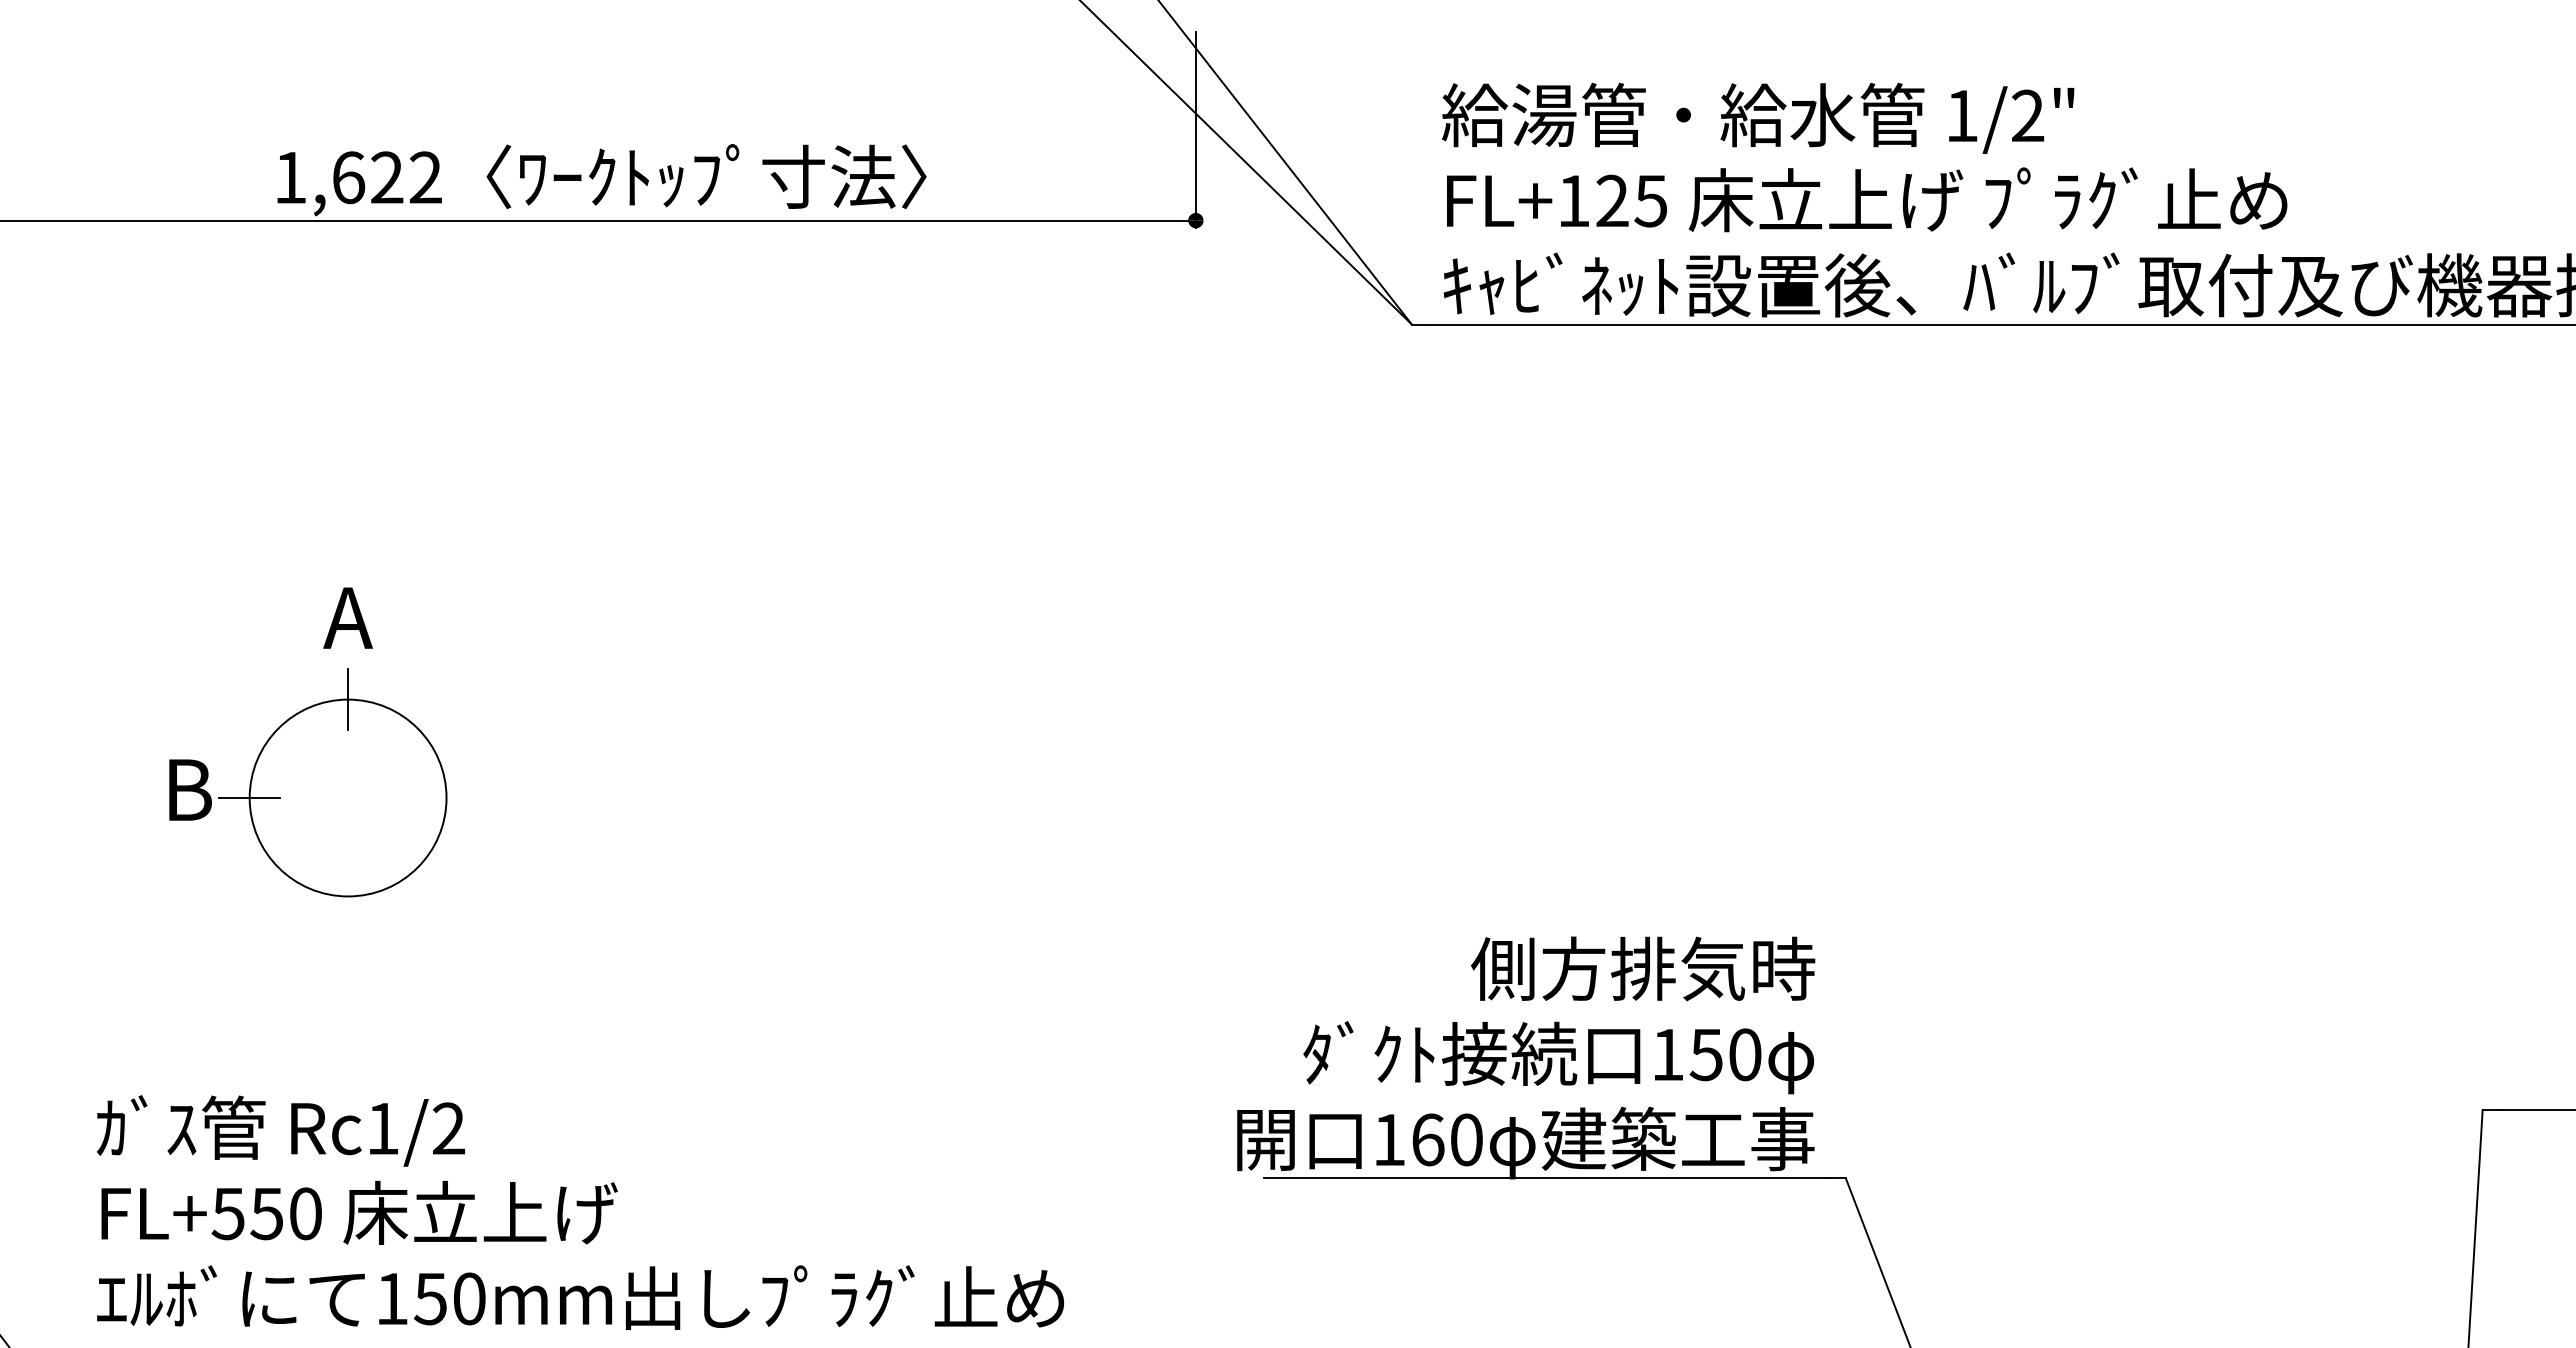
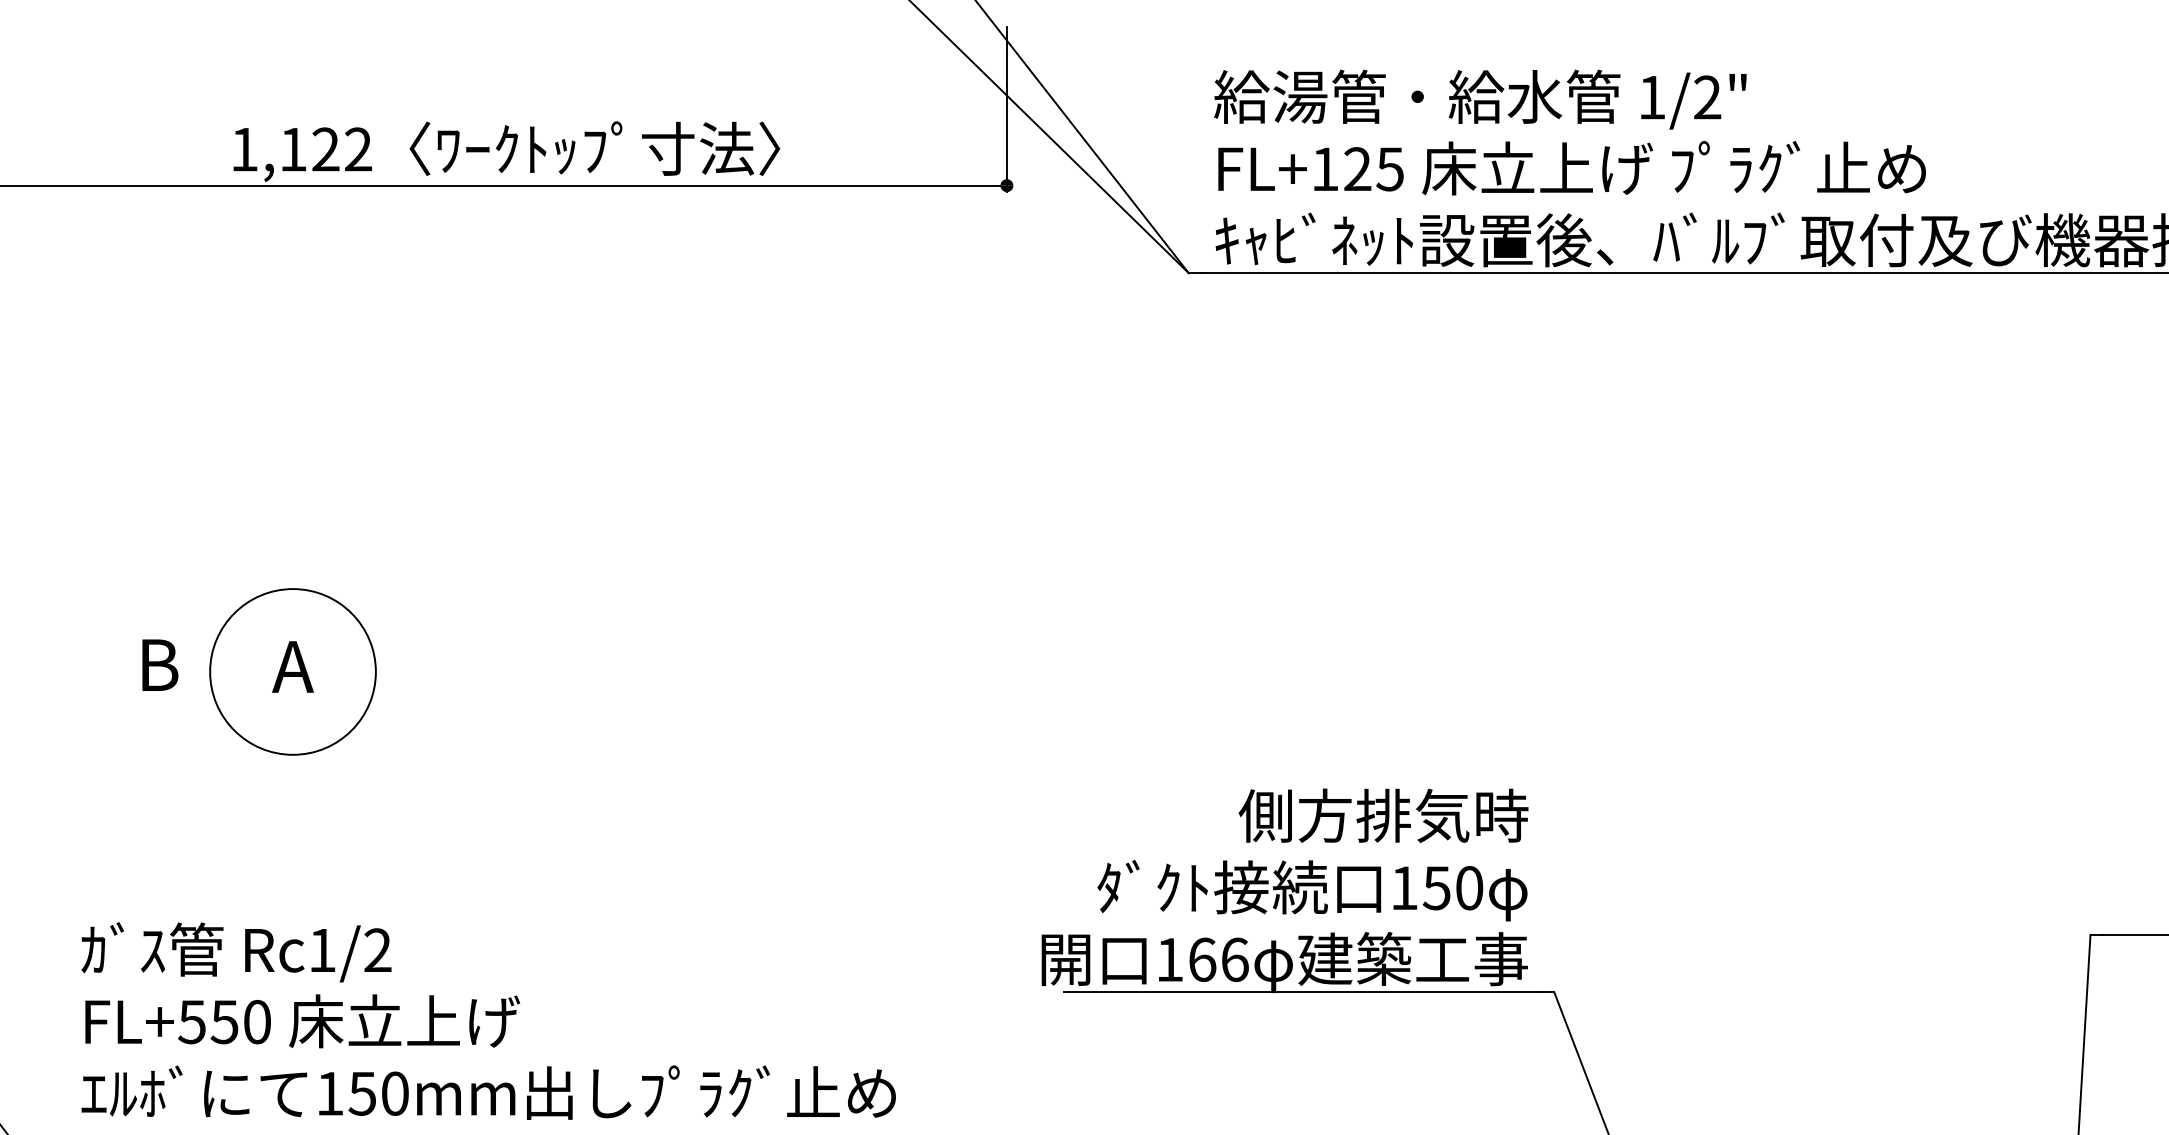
text: (349, 177) -> (294, 149), 1,622 -> 1,122
text: (347, 617) -> (292, 666), moved
line: (348, 699) -> (293, 588), removed
line: (249, 798) -> (209, 672), removed
text: (1467, 1139) -> (1235, 959), 160 -> 166

